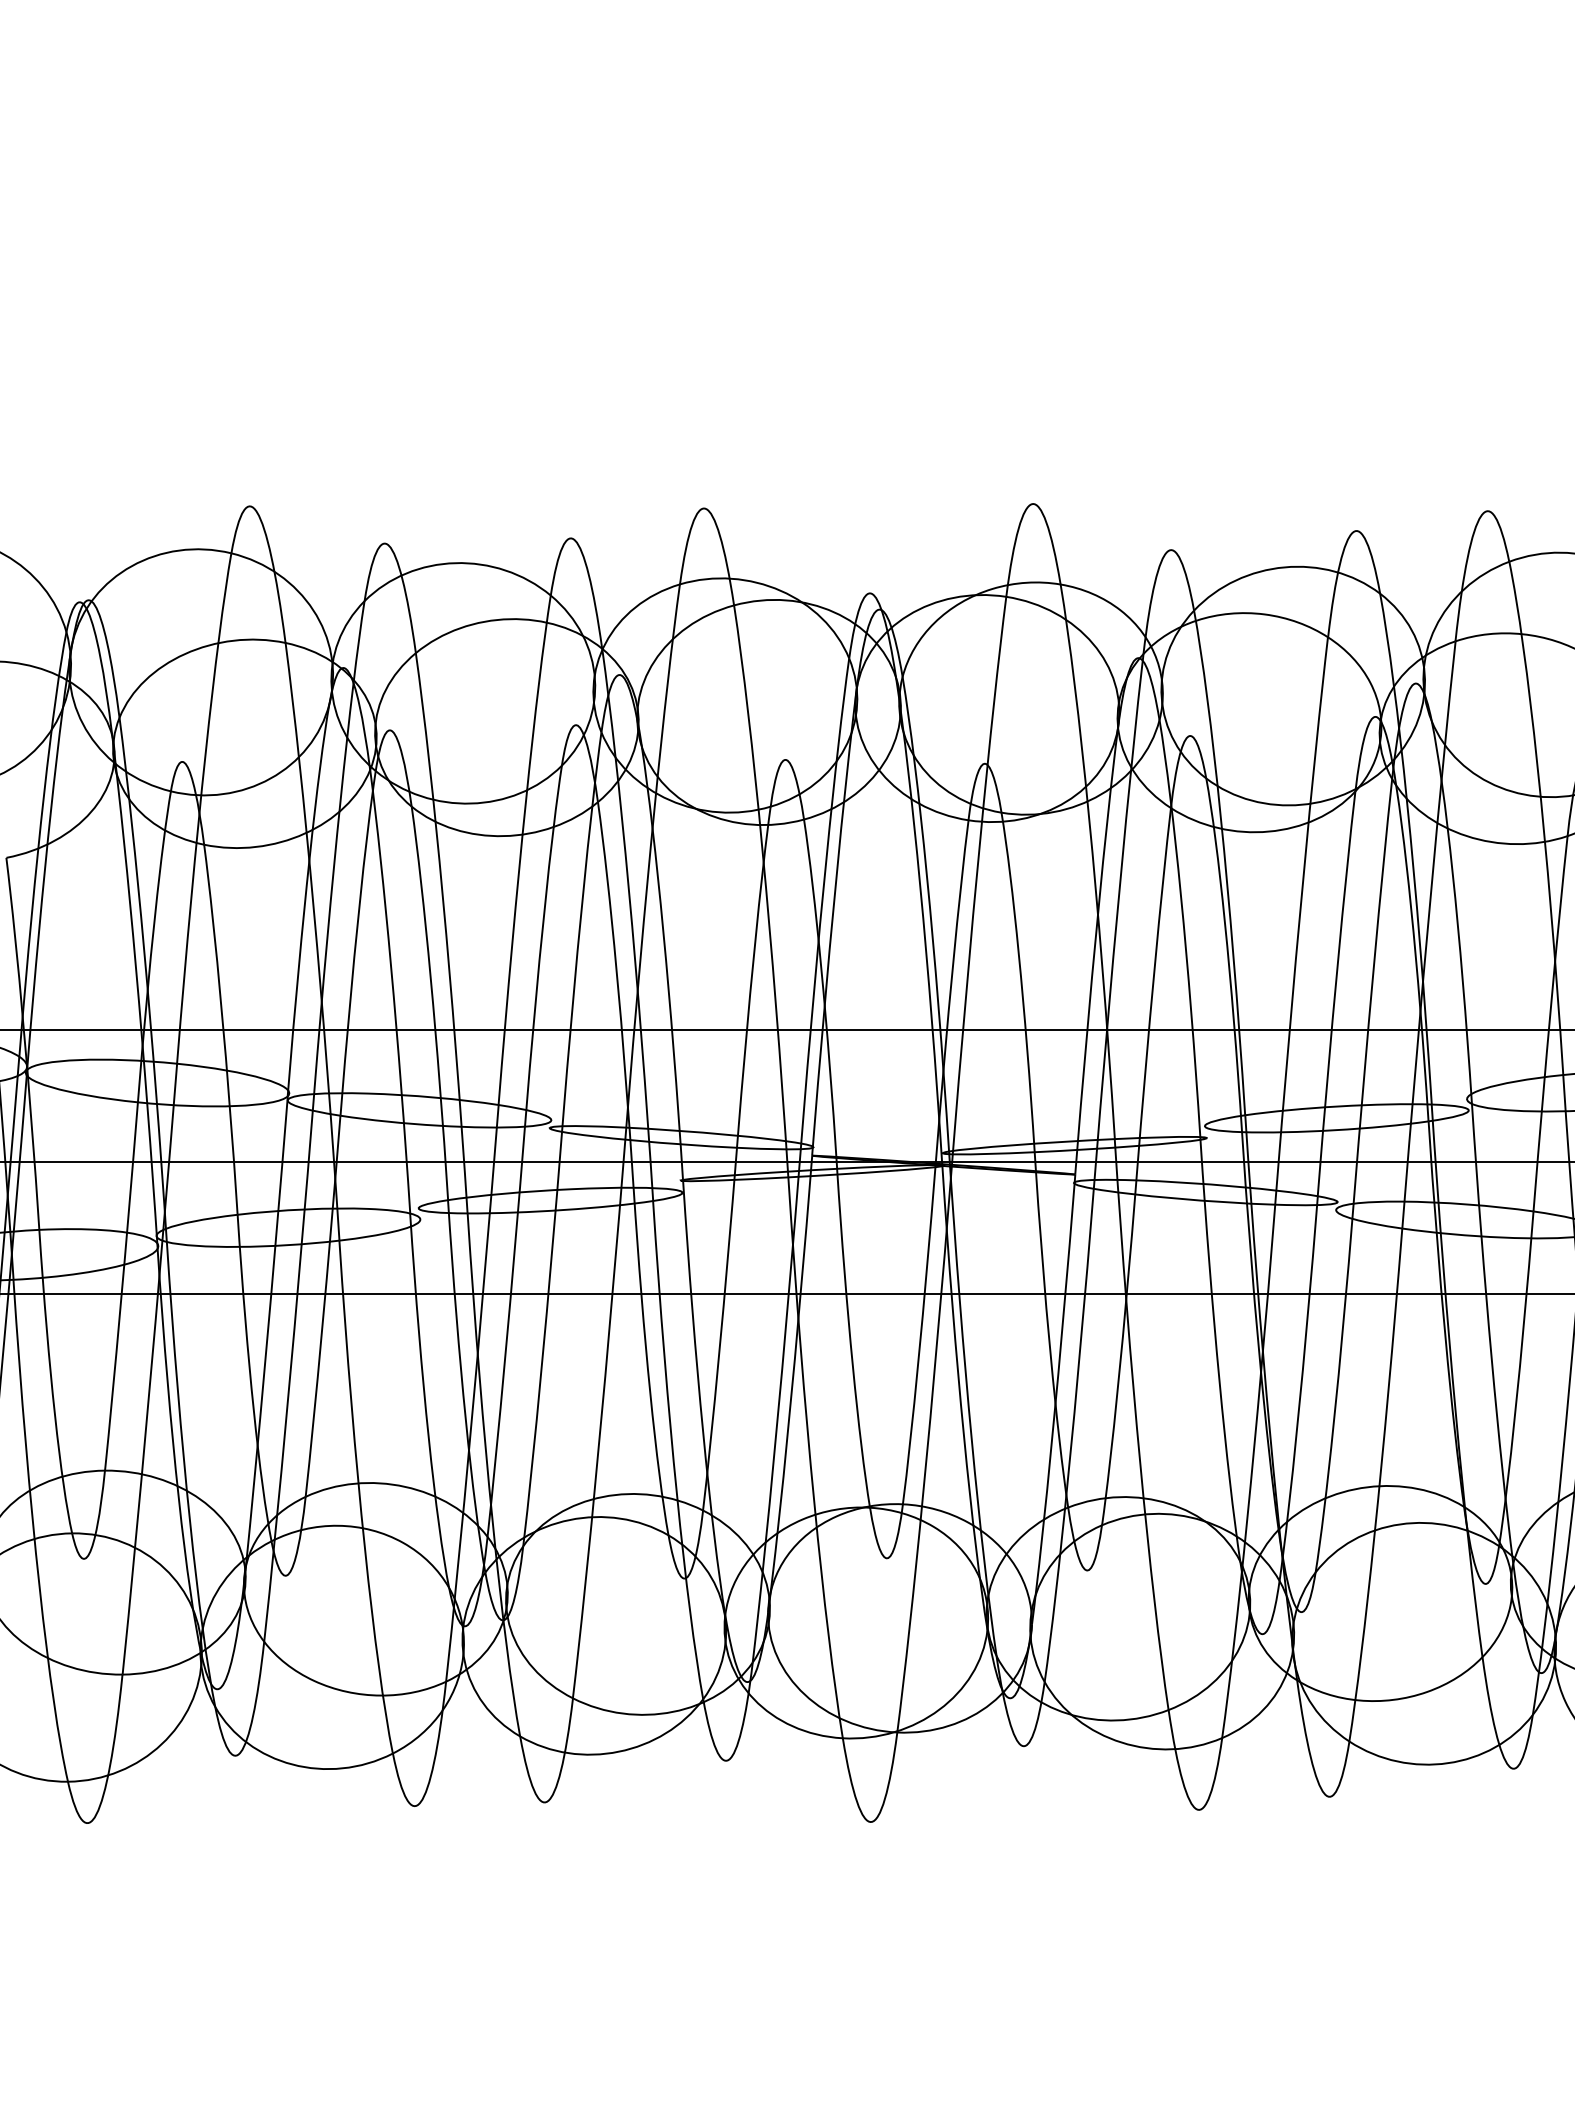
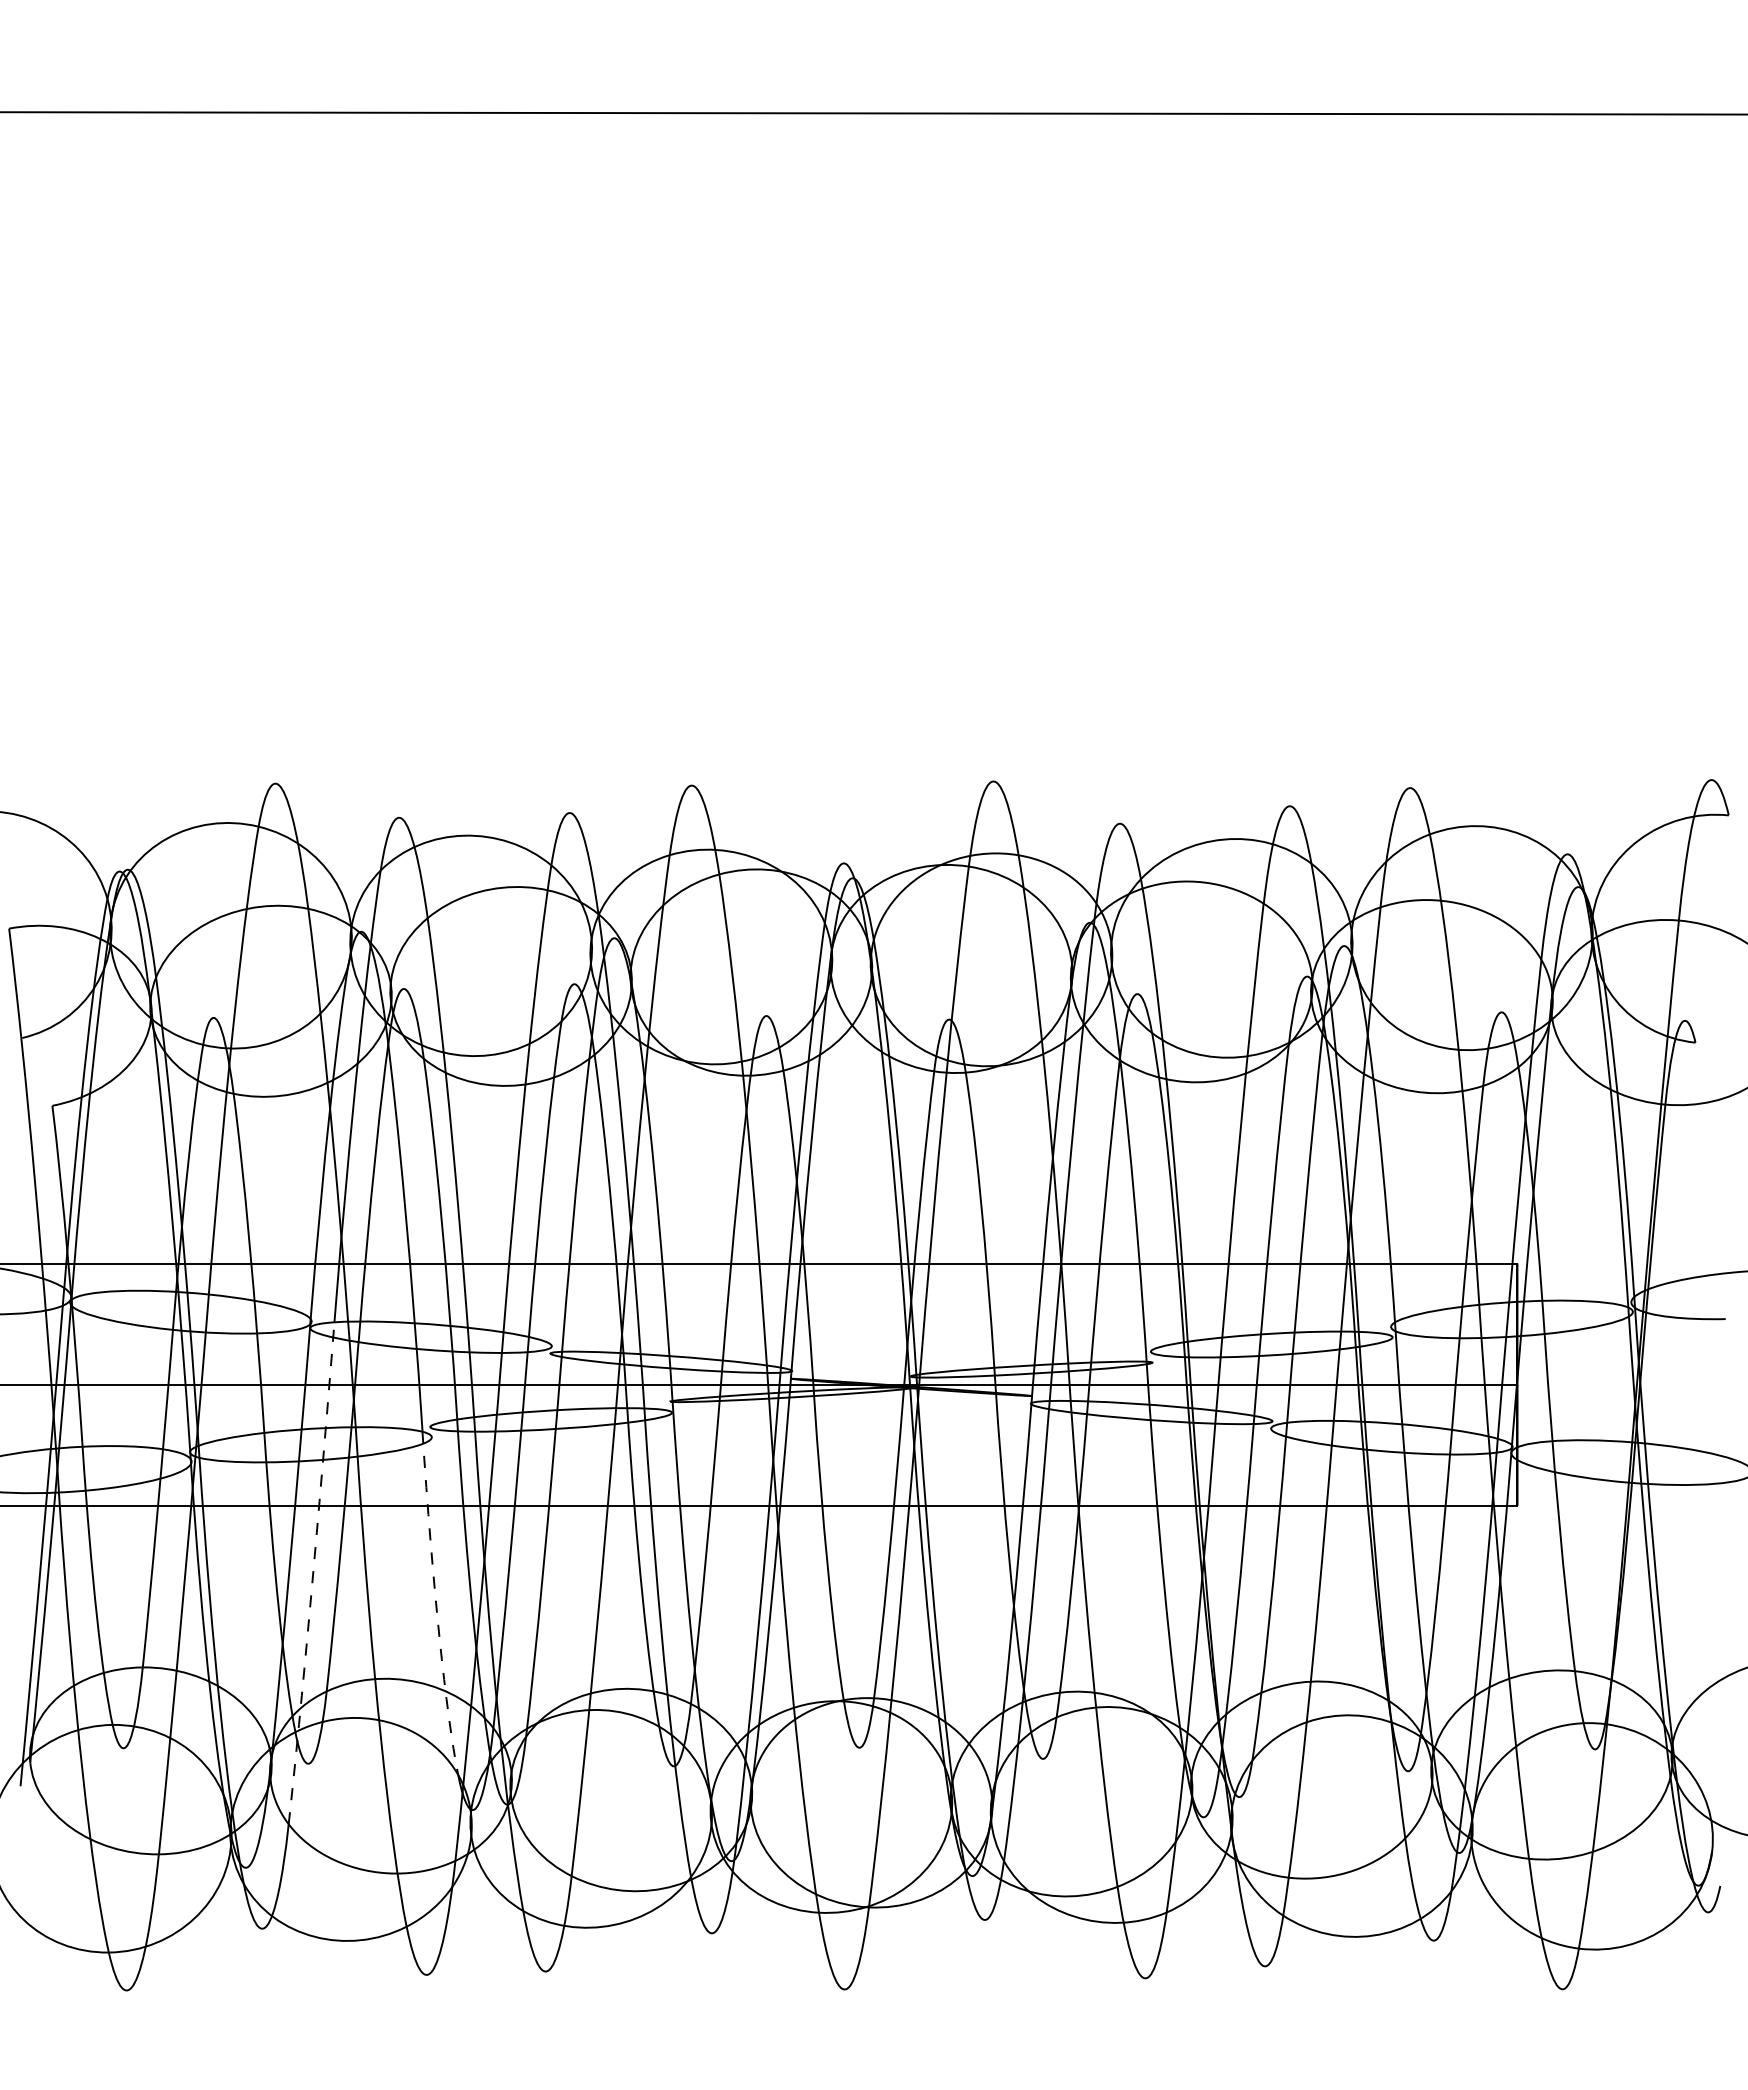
arc: (290, 1374) -> (312, 1579), solid -> dashed
arc: (425, 1409) -> (436, 1611), solid -> dashed

